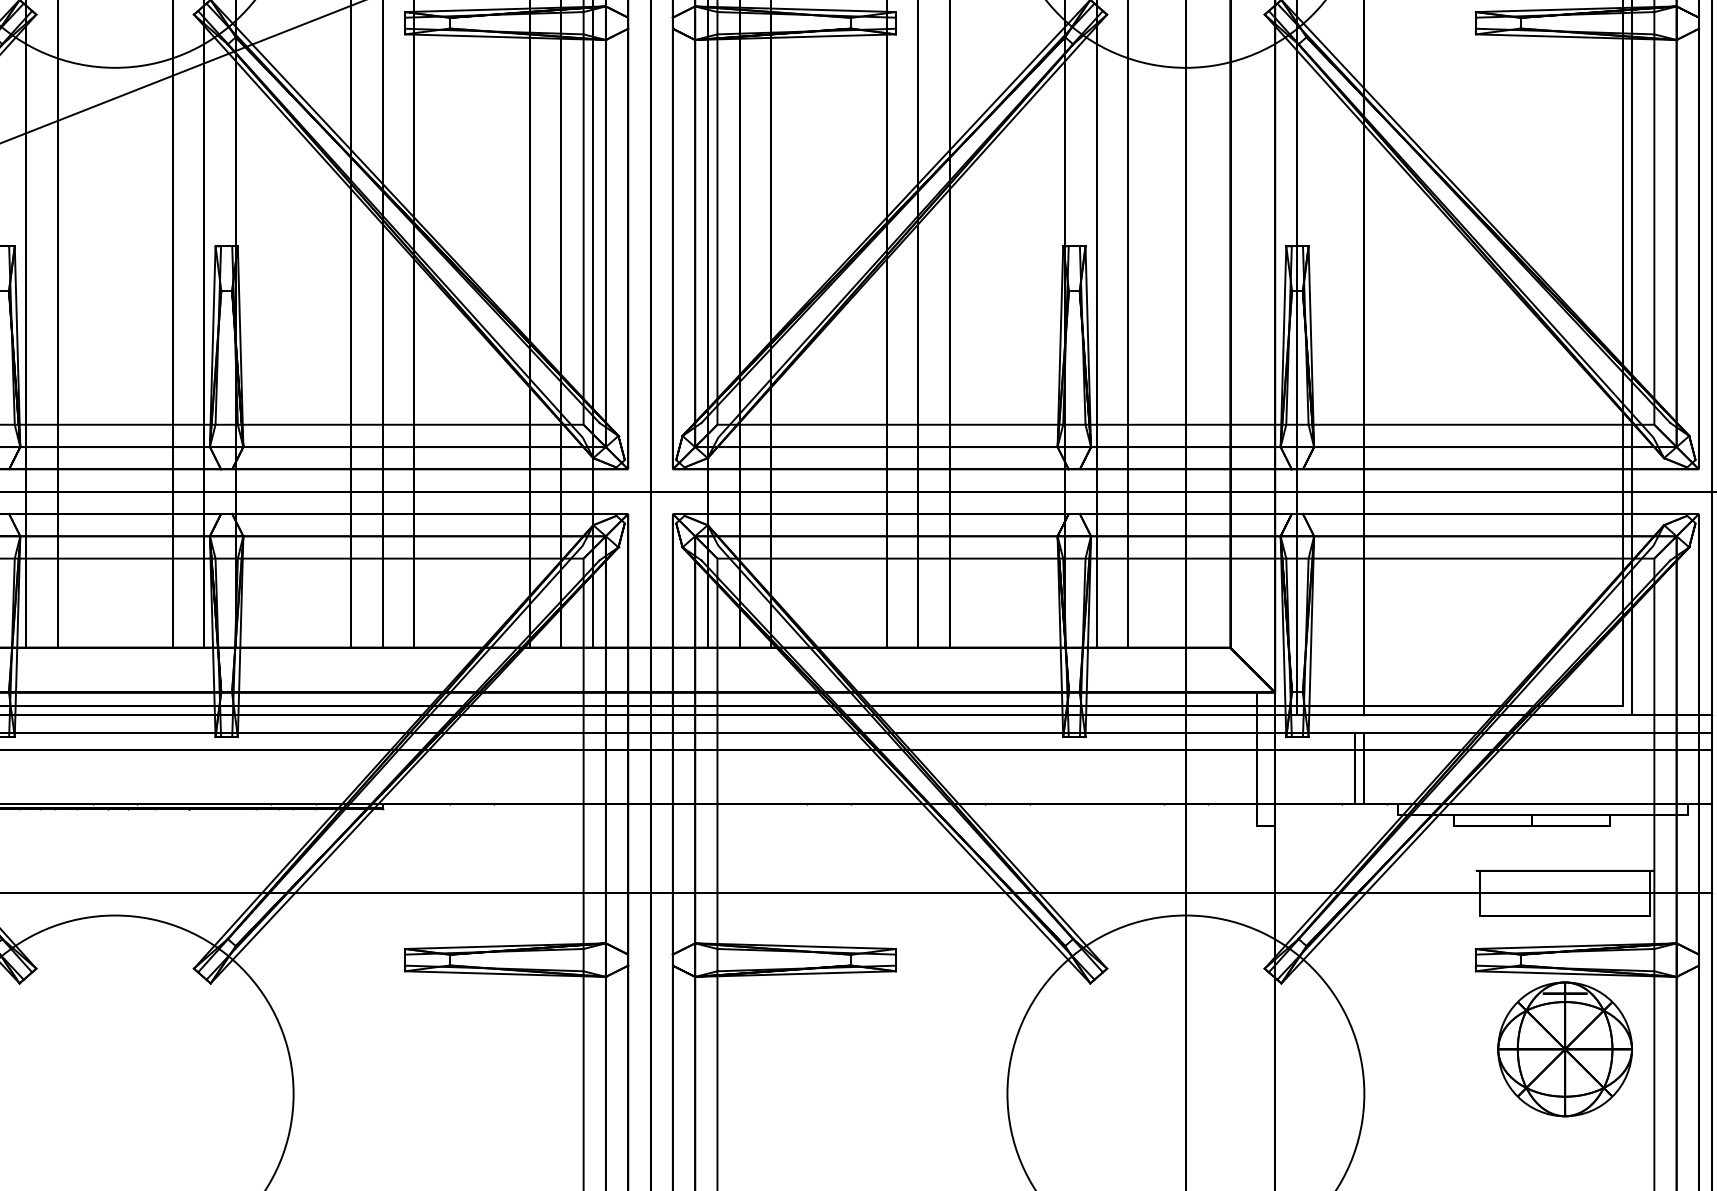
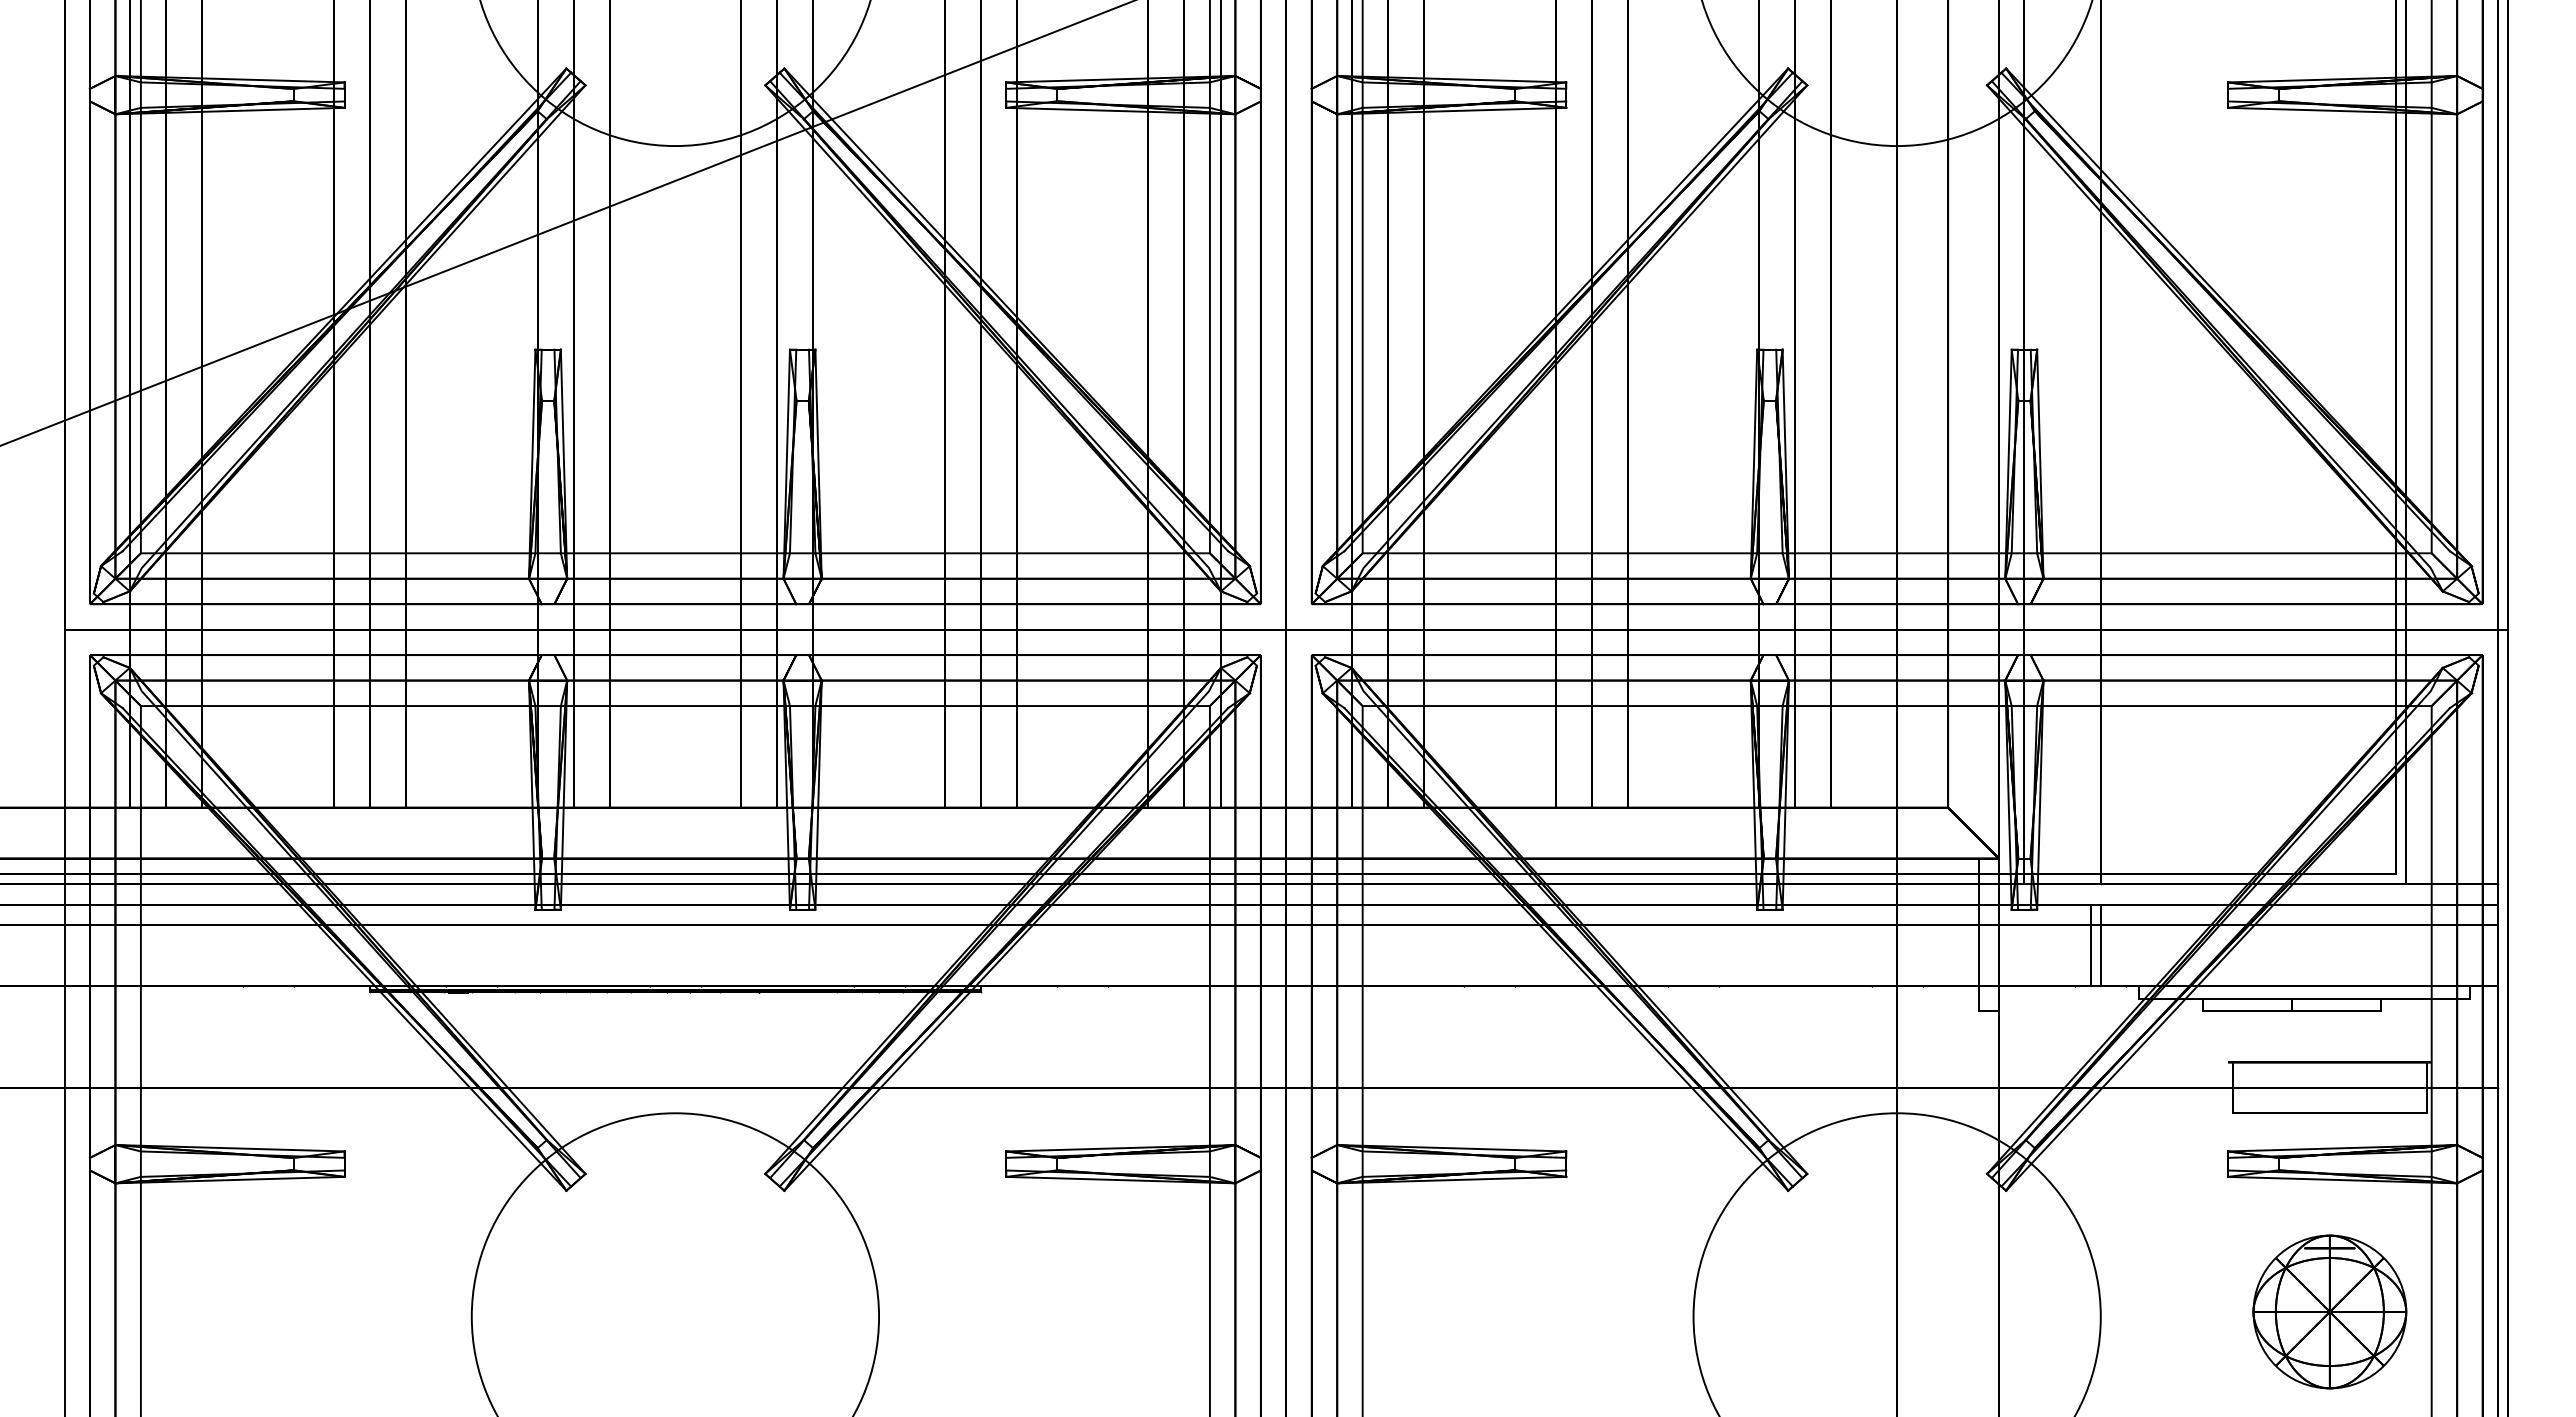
part: (1564, 1048) -> (2329, 1311), moved

